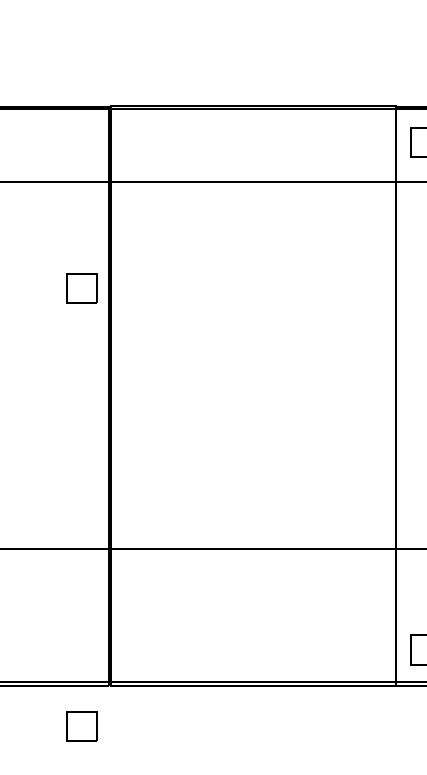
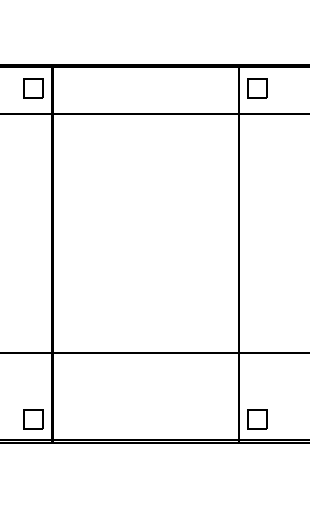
part: (81, 288) -> (33, 88), moved
part: (81, 727) -> (33, 419), moved

